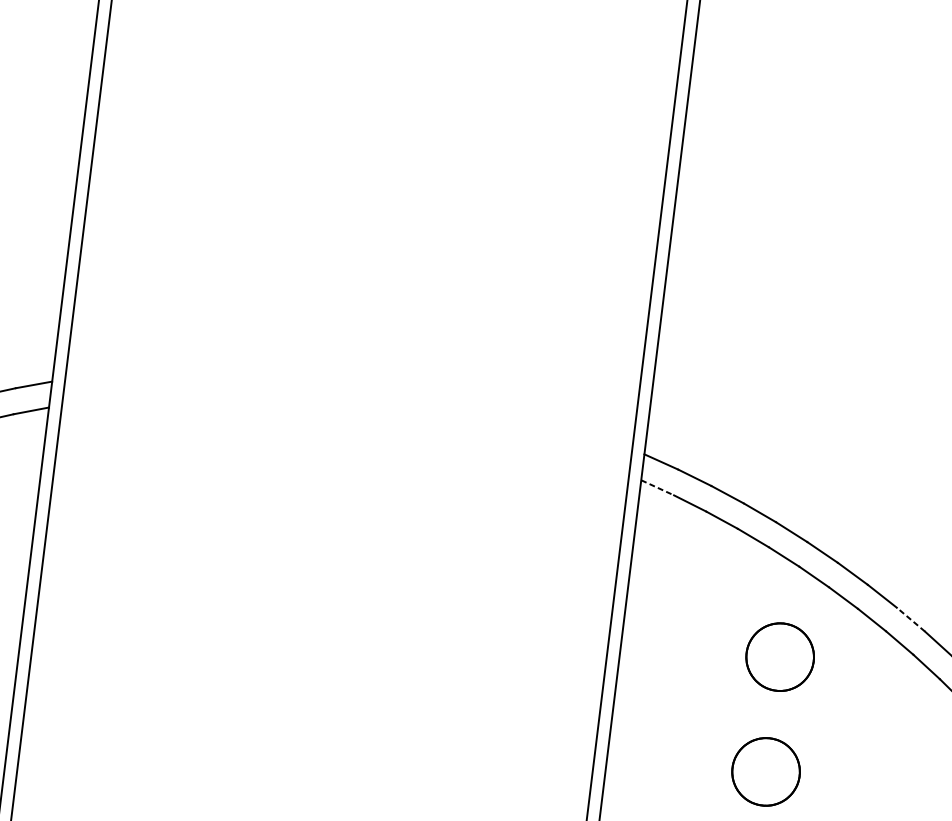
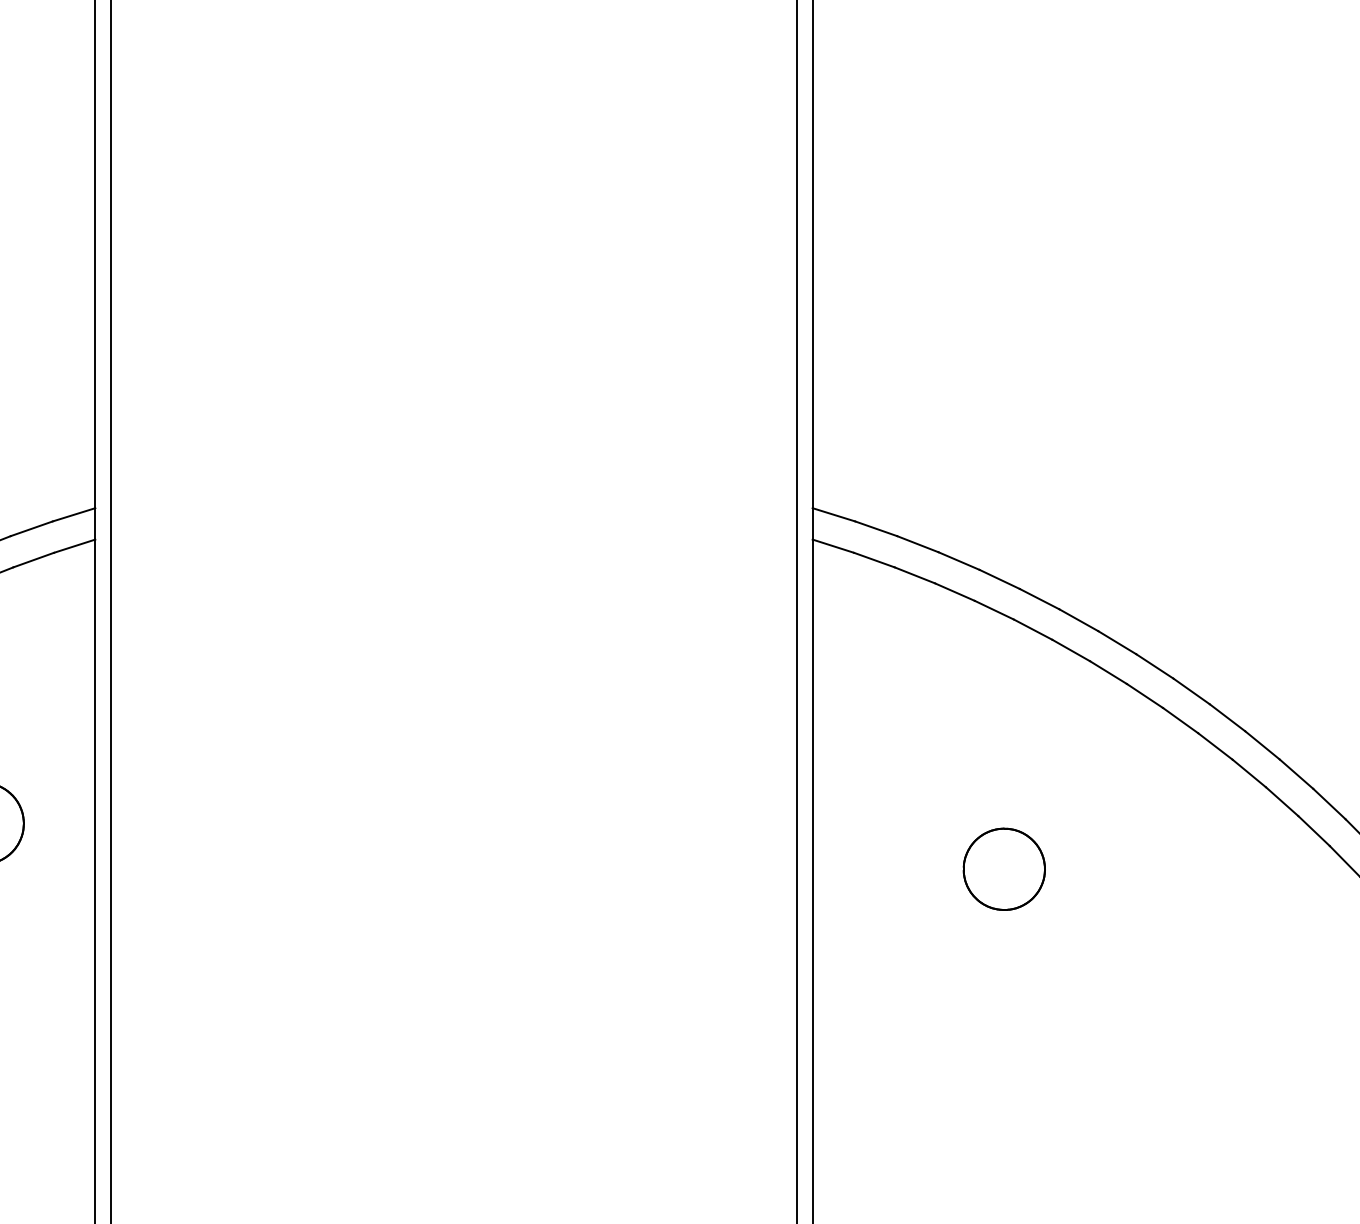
line: (657, 488) -> (833, 546), dashed -> solid
line: (910, 619) -> (1154, 666), dashed -> solid
part: (779, 656) -> (1003, 729), removed

